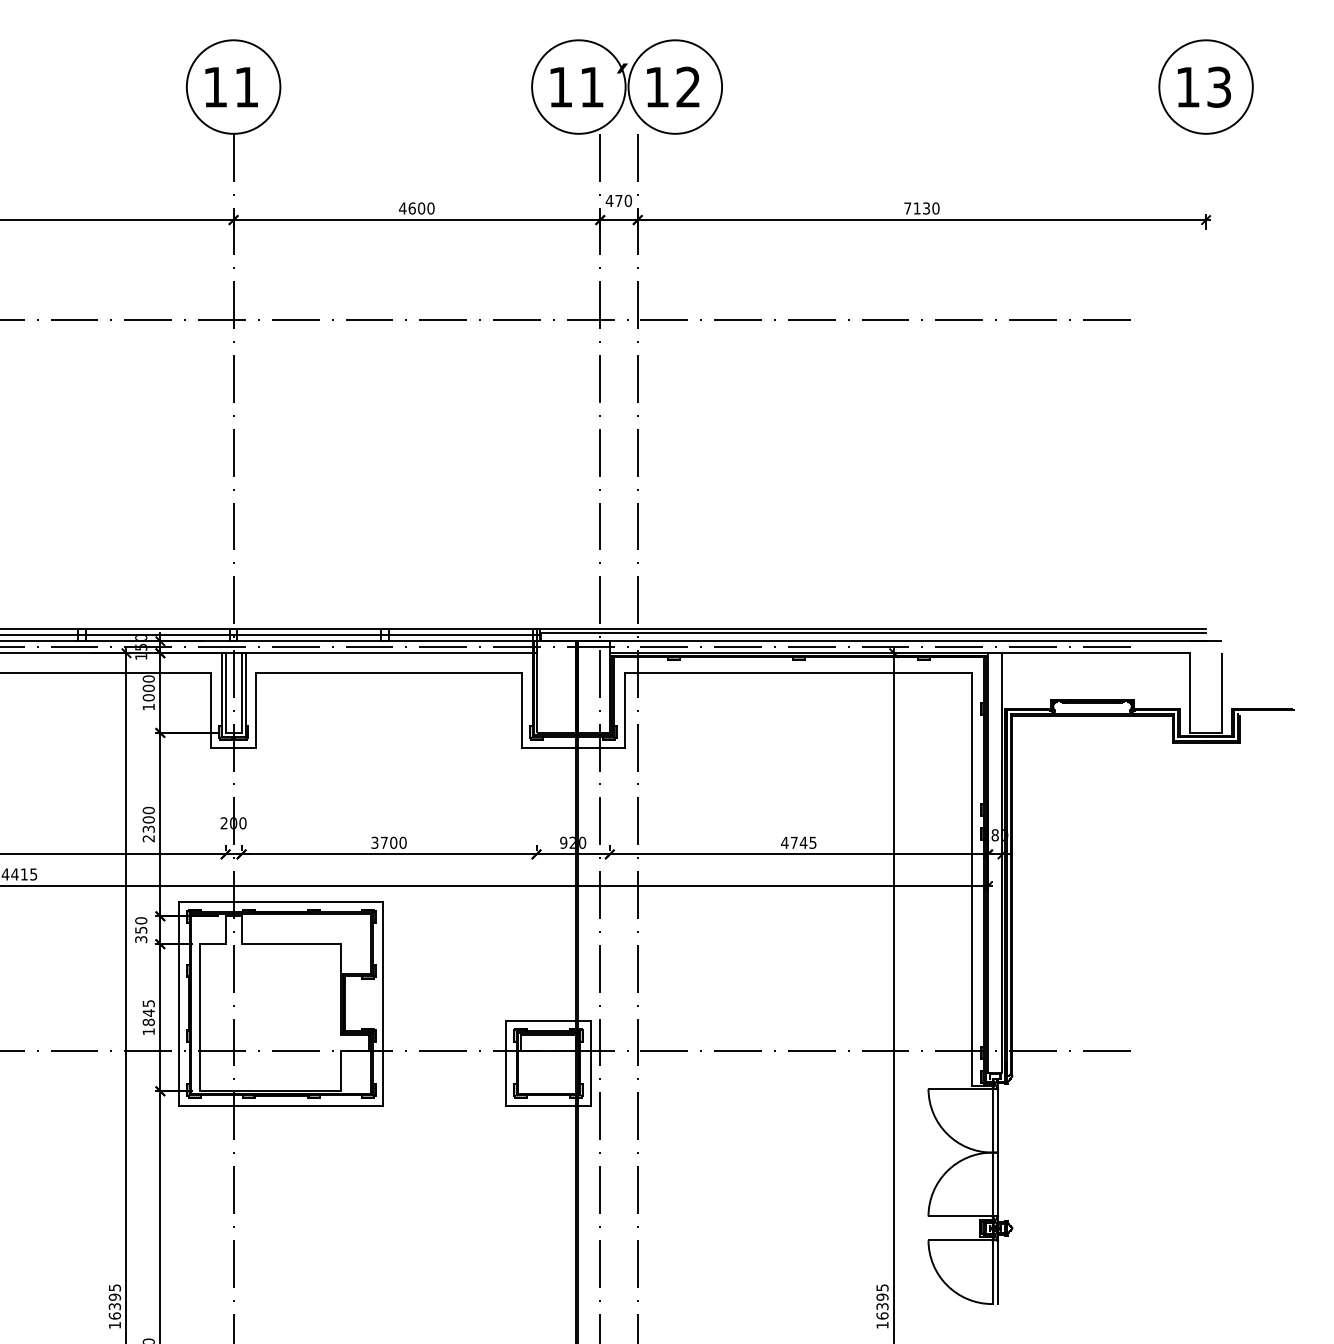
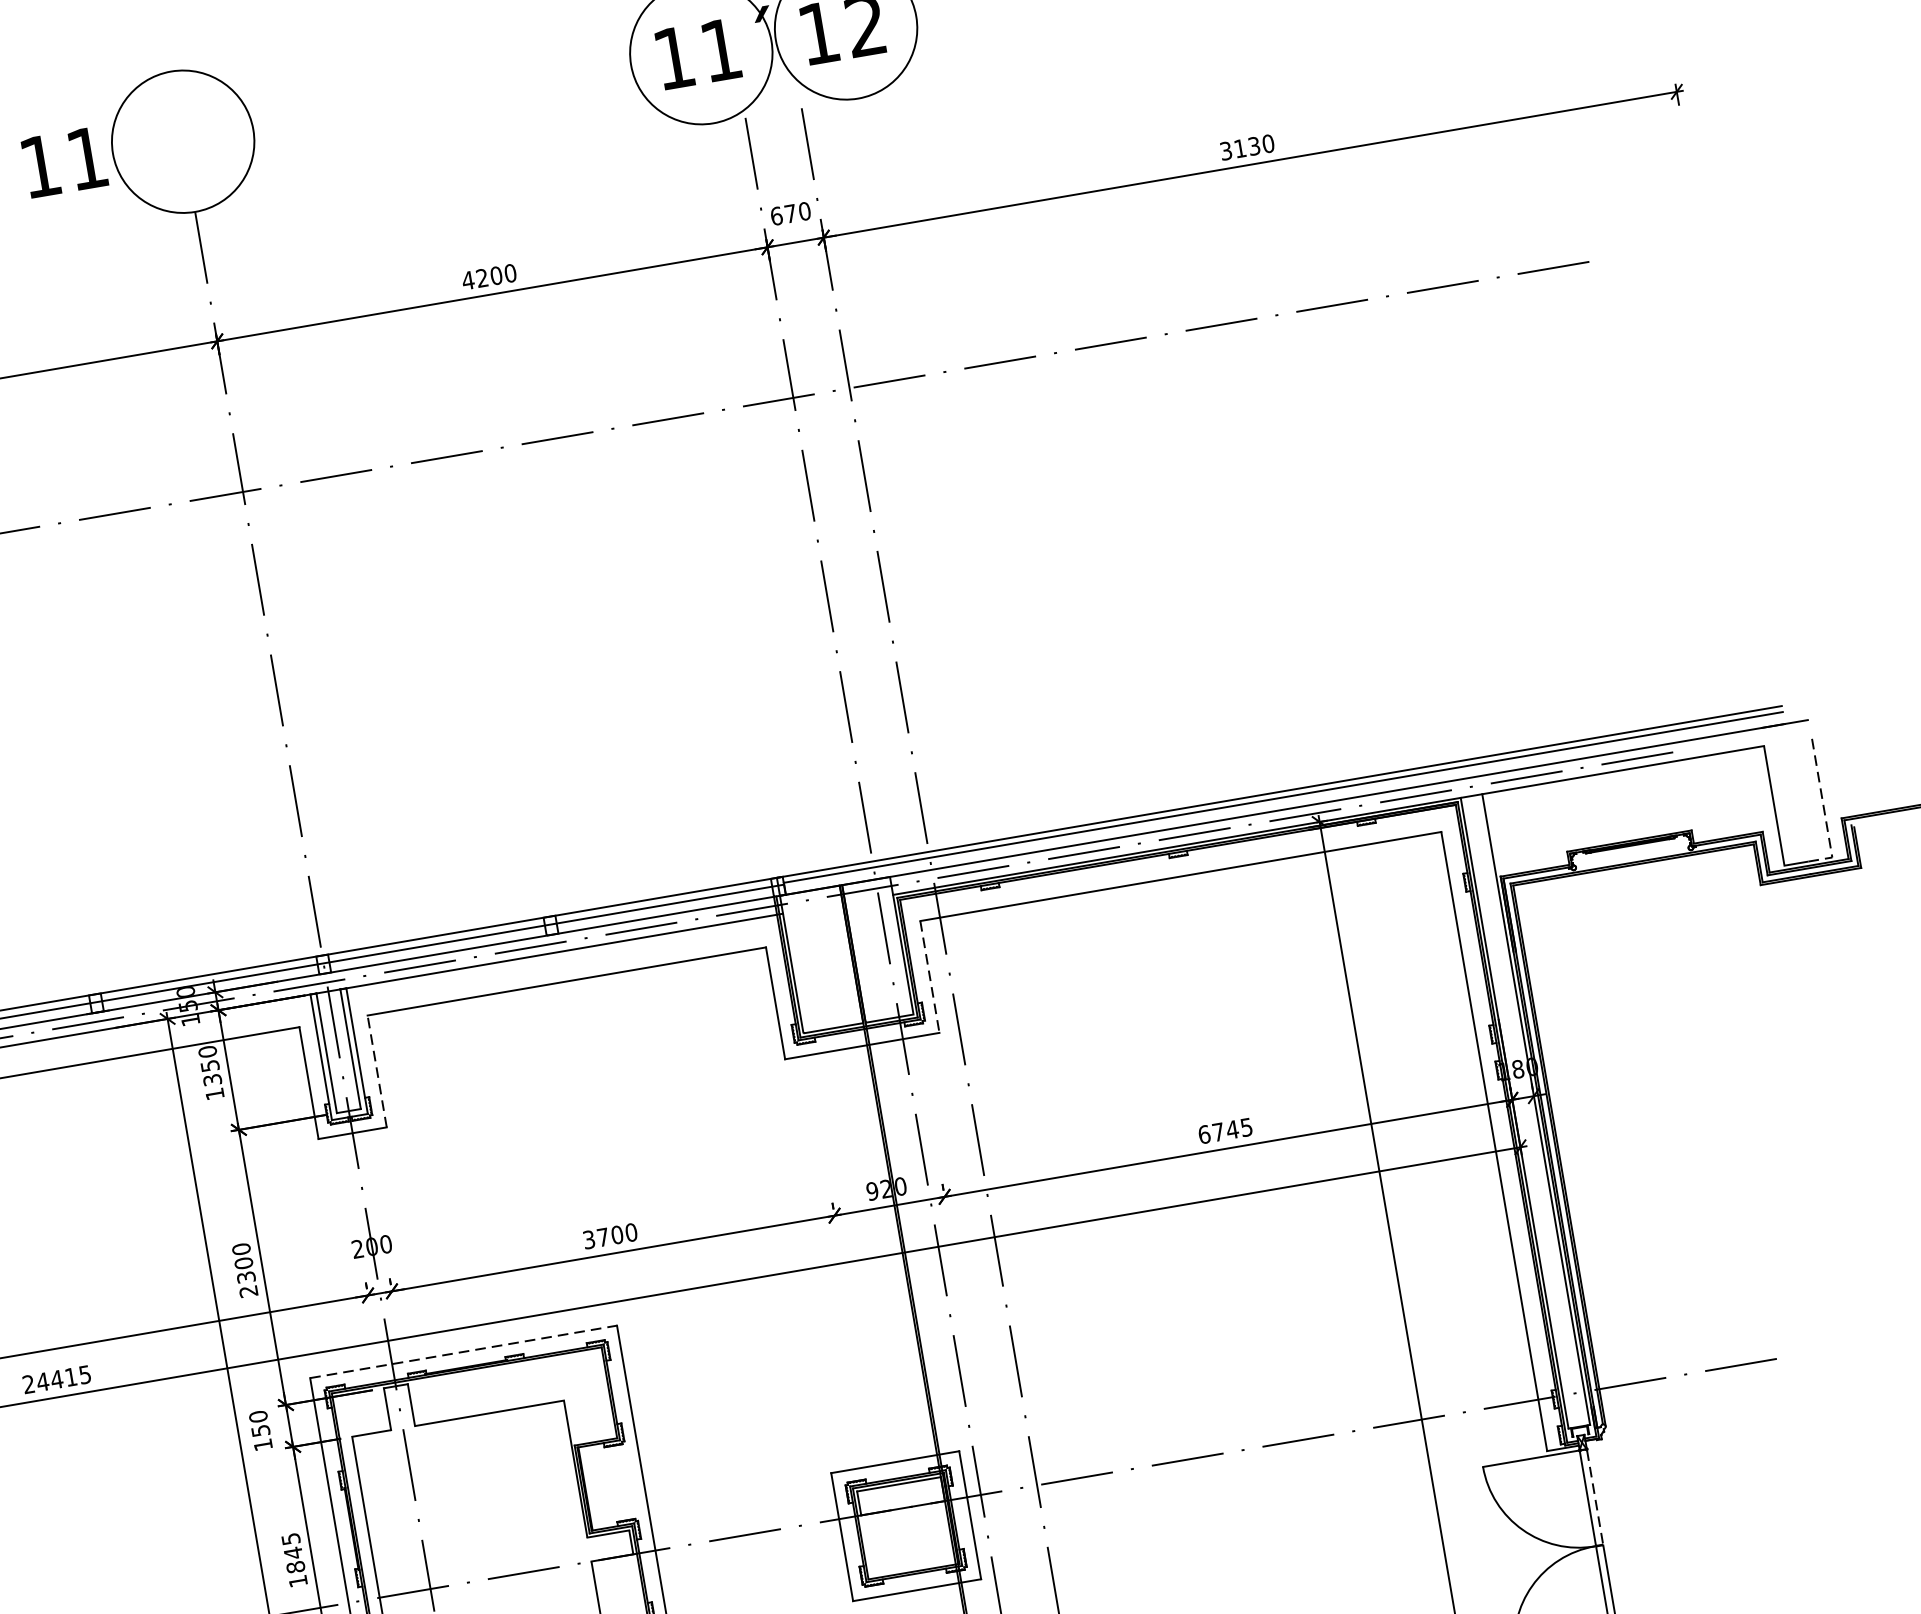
text: (231, 87) -> (64, 162), moved
text: (609, 200) -> (776, 215), 470 -> 670
text: (411, 208) -> (481, 278), 4600 -> 4200
text: (907, 208) -> (1225, 151), 7130 -> 3130
text: (148, 692) -> (210, 1072), 1000 -> 1350
line: (1222, 701) -> (1824, 810), solid -> dashed
line: (256, 709) -> (377, 1070), solid -> dashed
line: (624, 710) -> (929, 977), solid -> dashed
text: (784, 842) -> (1203, 1134), 4745 -> 6745
line: (281, 901) -> (463, 1351), solid -> dashed
text: (141, 939) -> (263, 1444), 350 -> 150
line: (997, 1121) -> (1595, 1498), solid -> dashed

